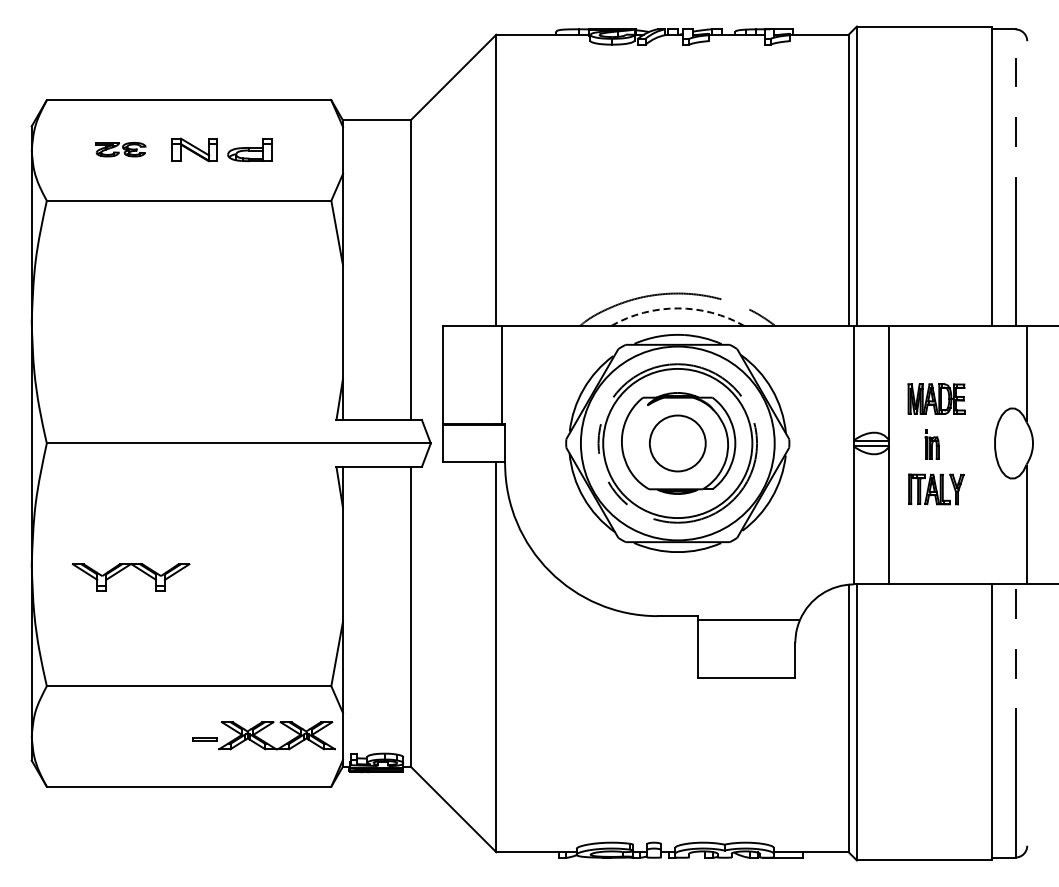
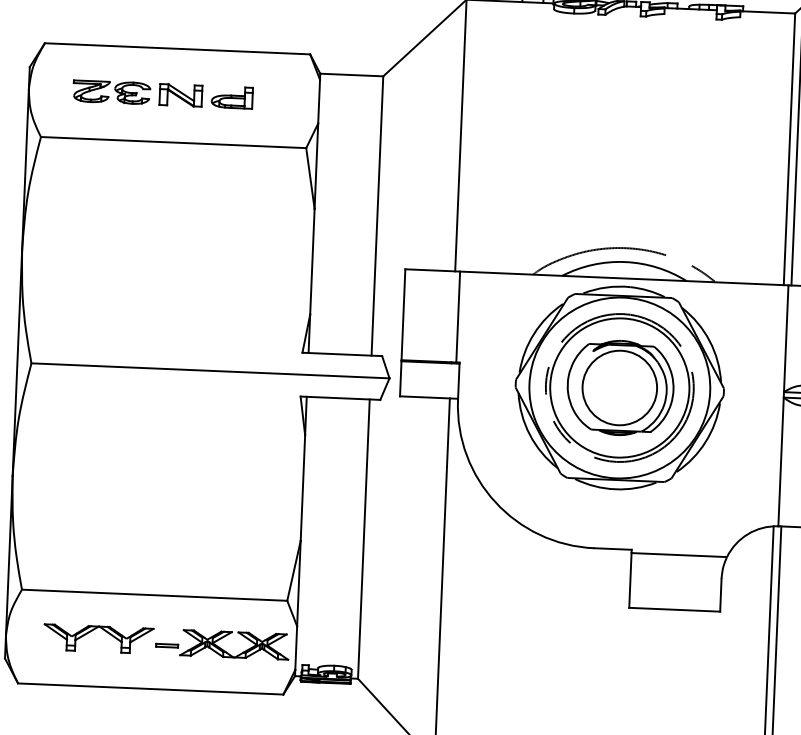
part: (120, 149) -> (111, 92), size x1.67
arc: (677, 308) -> (624, 262), dashed -> solid
circle: (677, 443) -> (619, 388), size x1.43
part: (126, 568) -> (94, 630), moved

